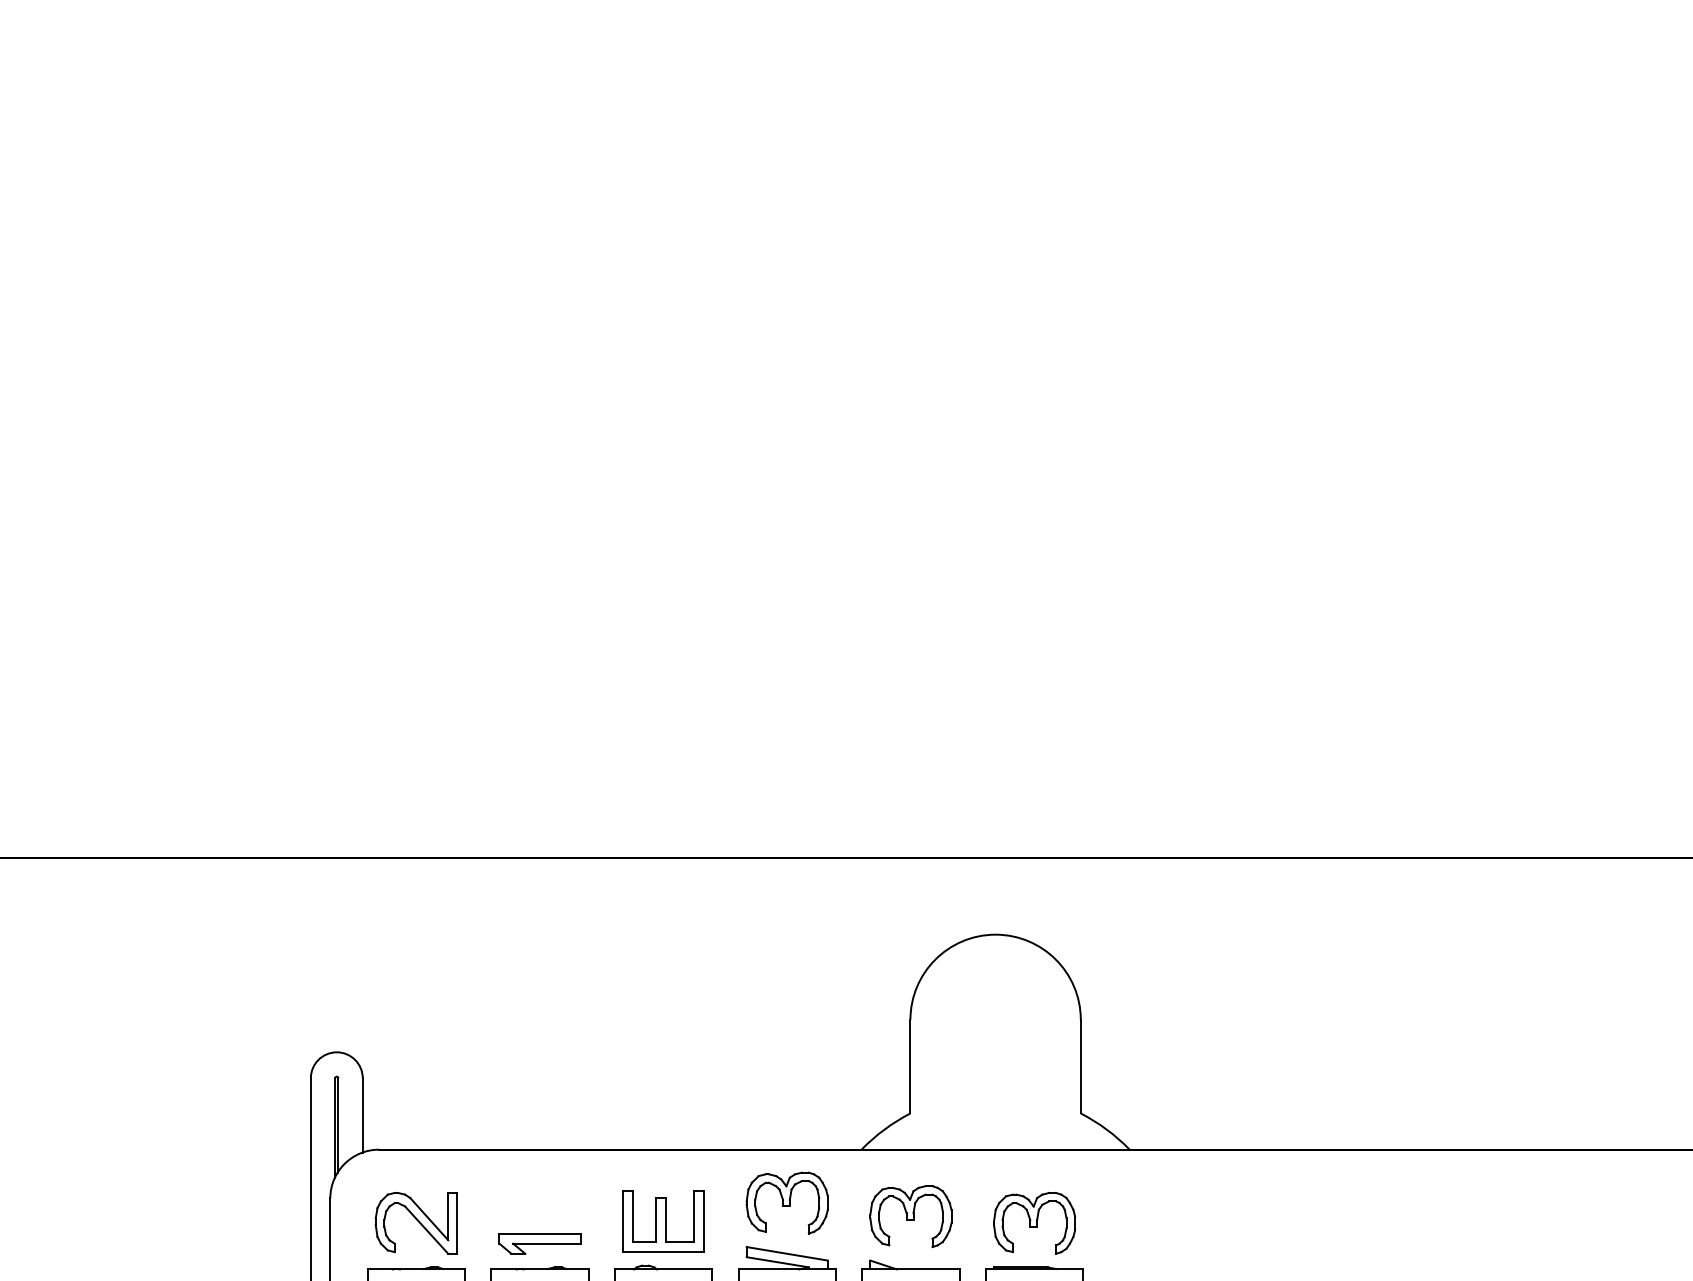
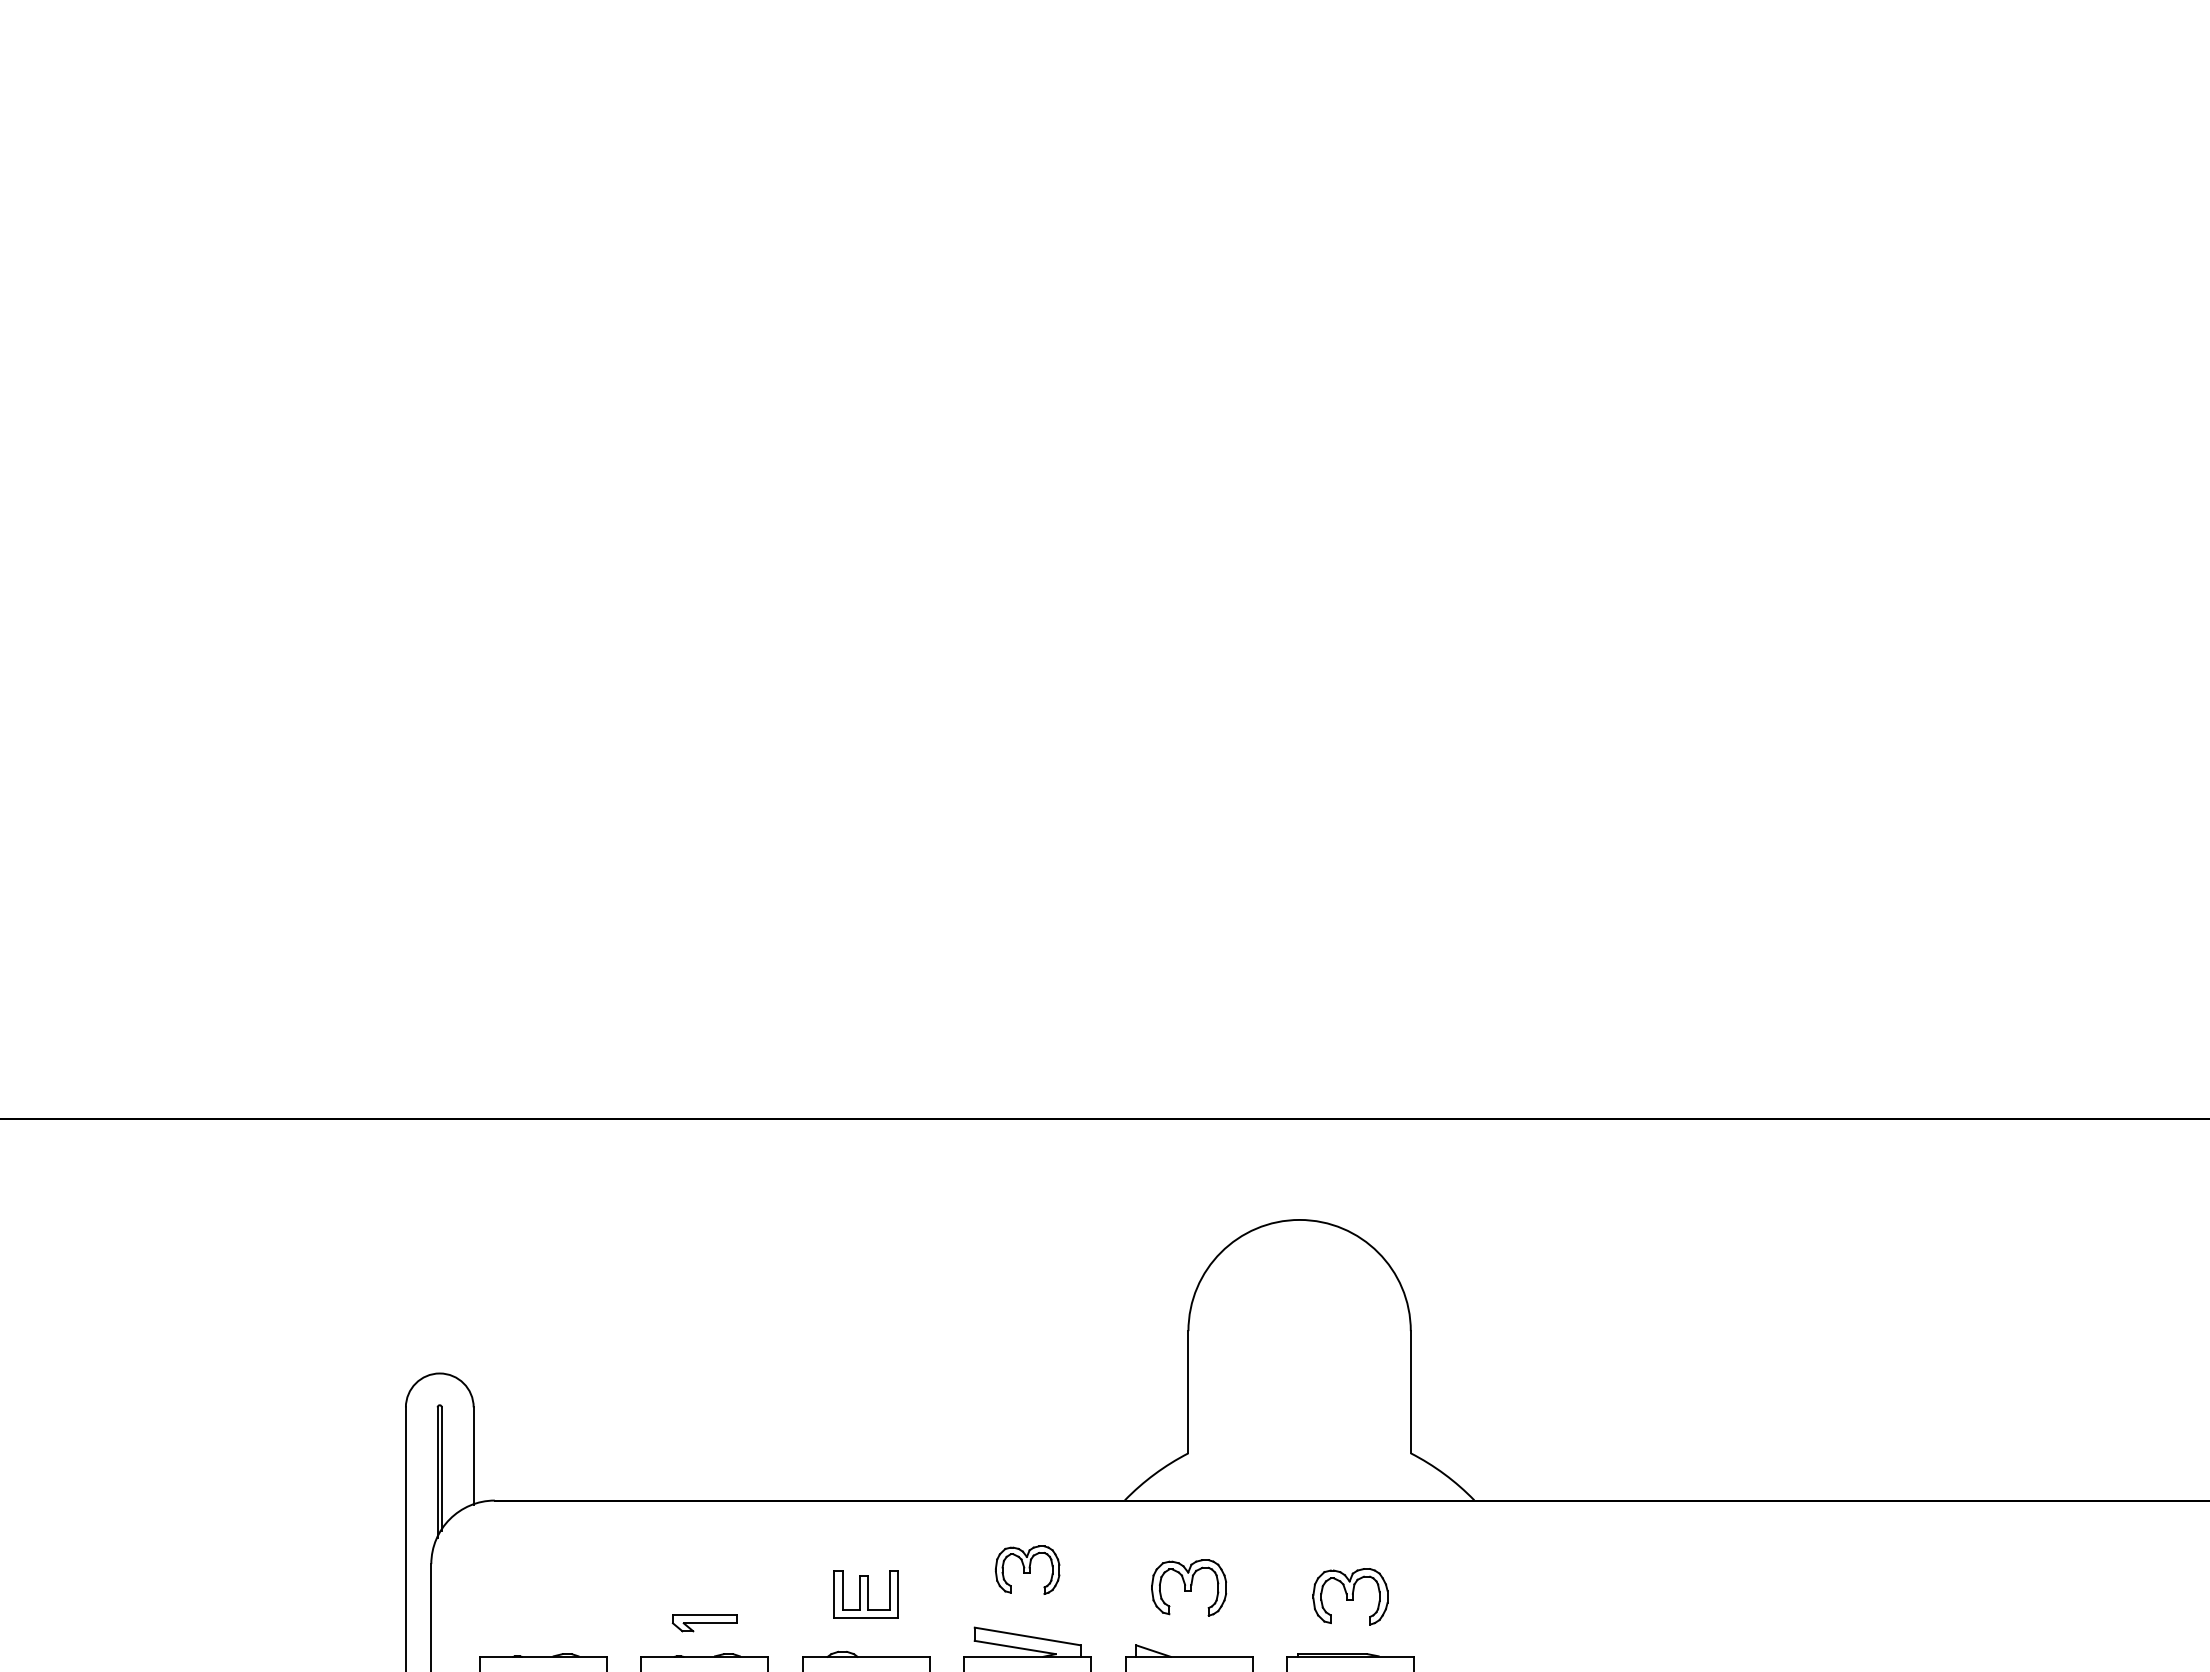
part: (787, 1202) -> (1027, 1569), size x0.6
part: (910, 1216) -> (1188, 1587), size x0.7
part: (662, 1221) -> (865, 1594), size x0.6
part: (416, 1223) -> (543, 1596), removed
part: (1034, 1223) -> (1350, 1596), size x0.7
part: (539, 1243) -> (704, 1623), size x0.6

